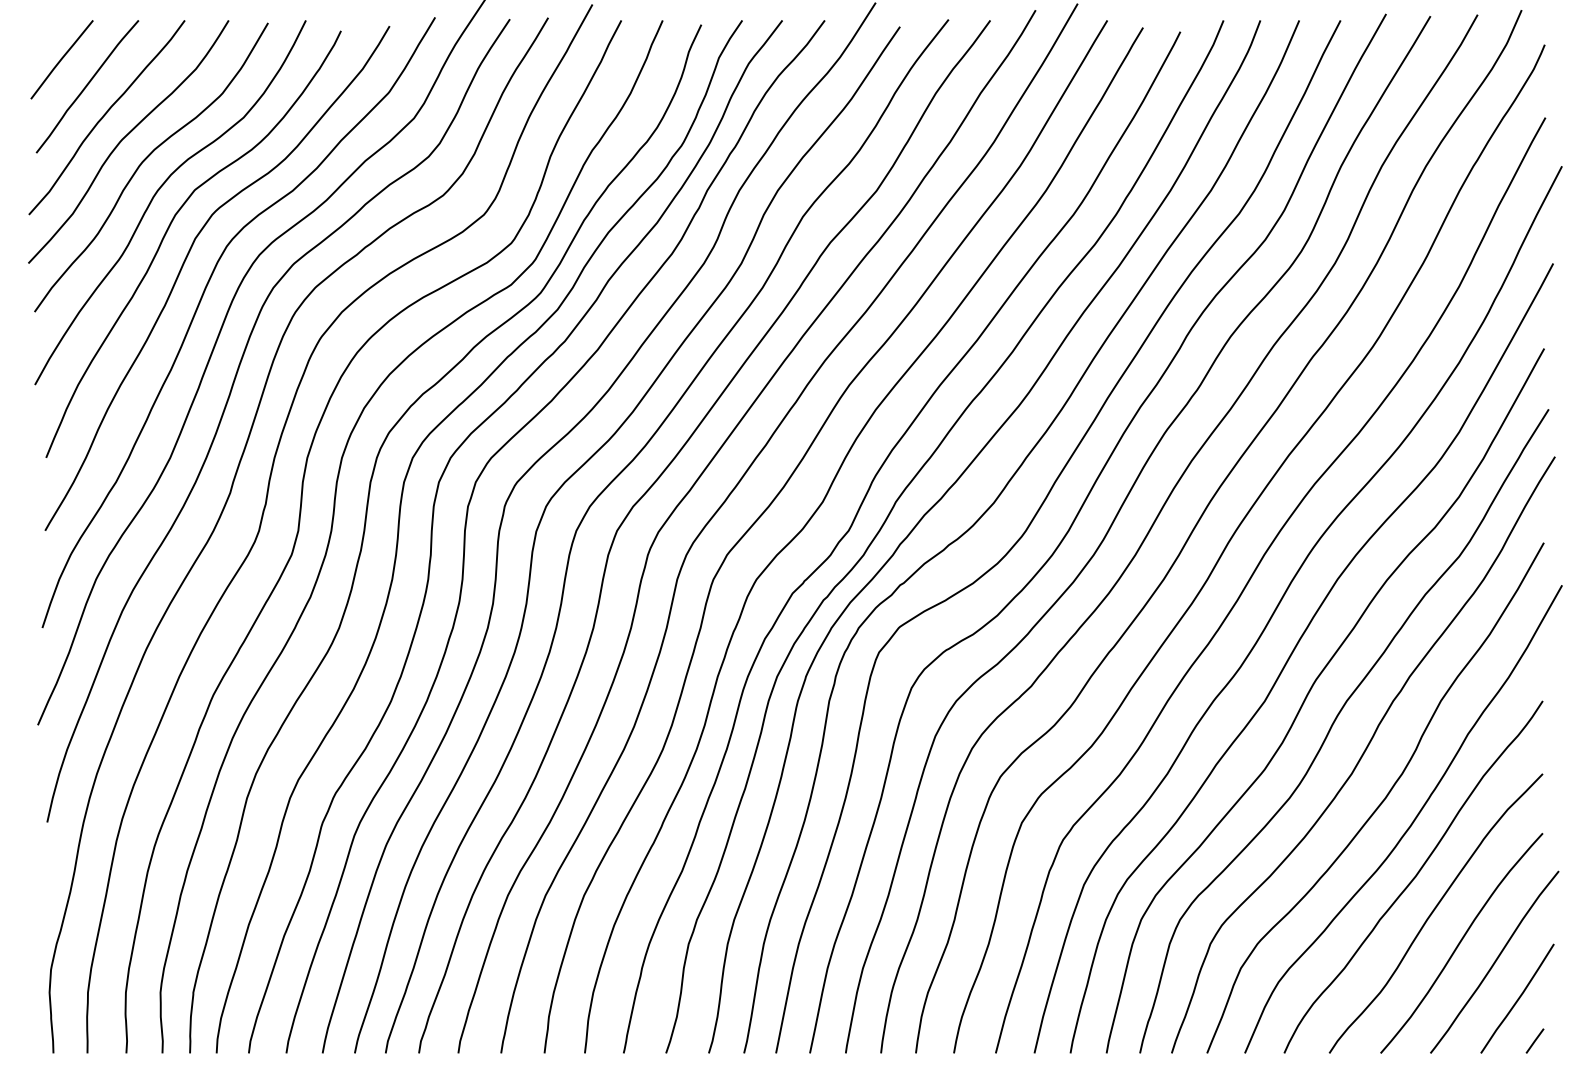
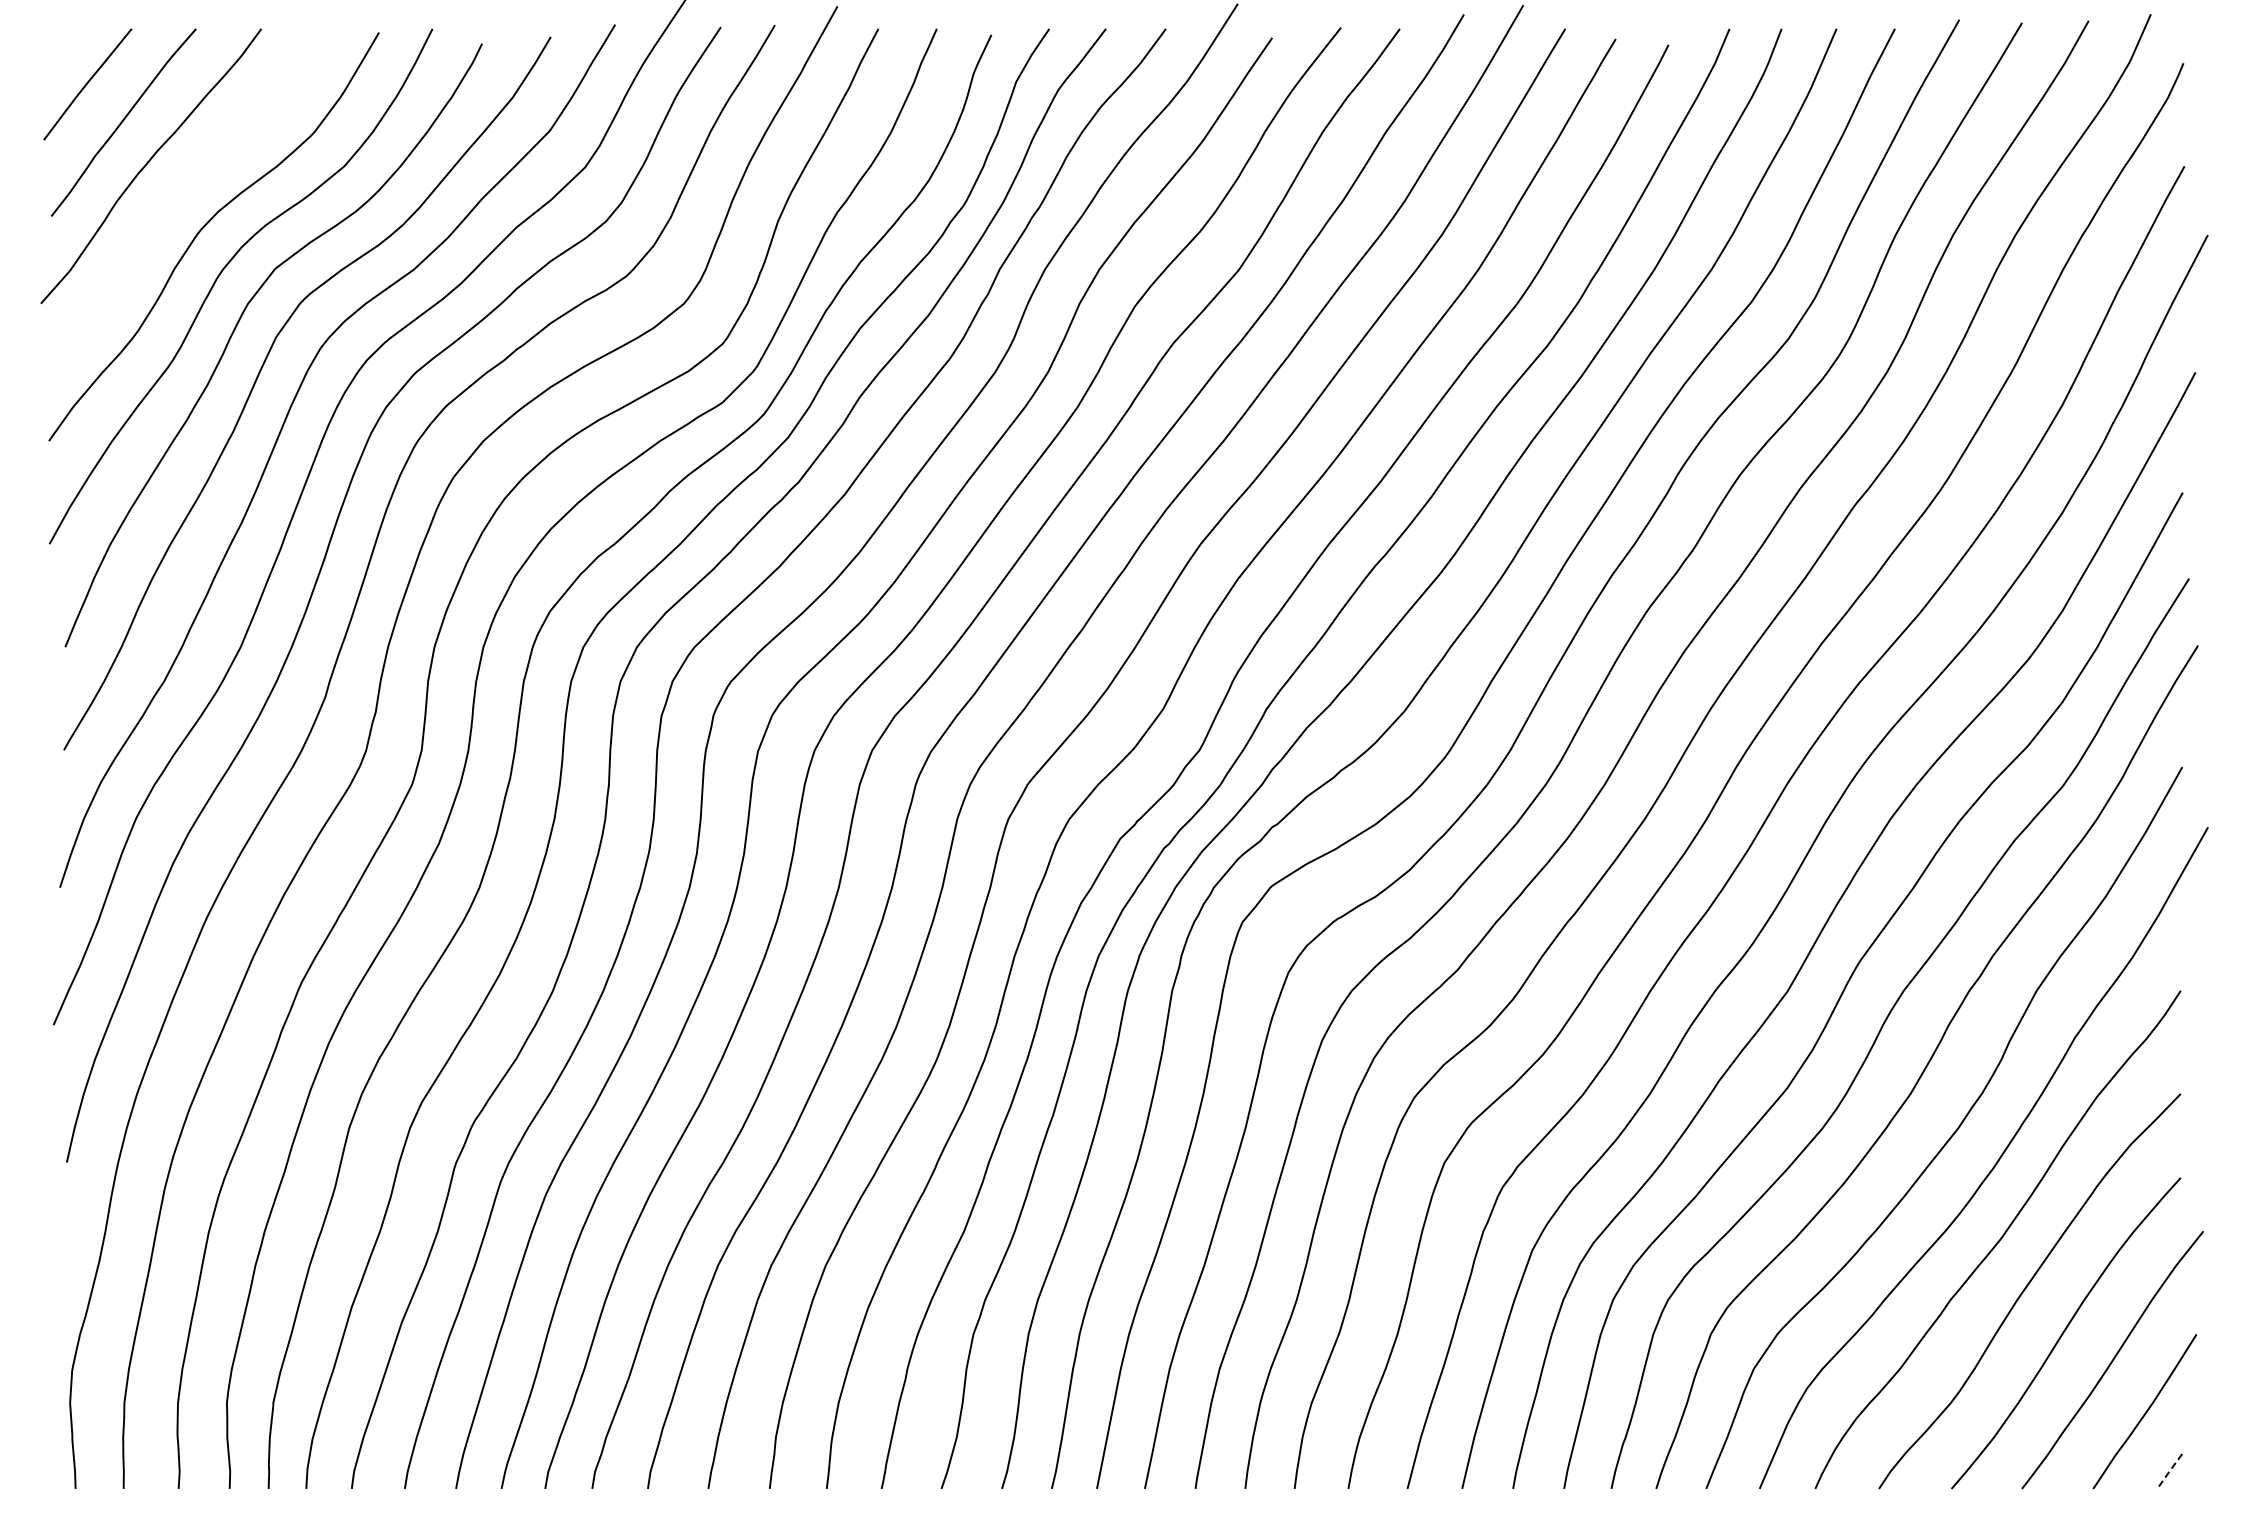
curve: (124, 138) -> (176, 195), removed
line: (1534, 1041) -> (2169, 1471), solid -> dashed

